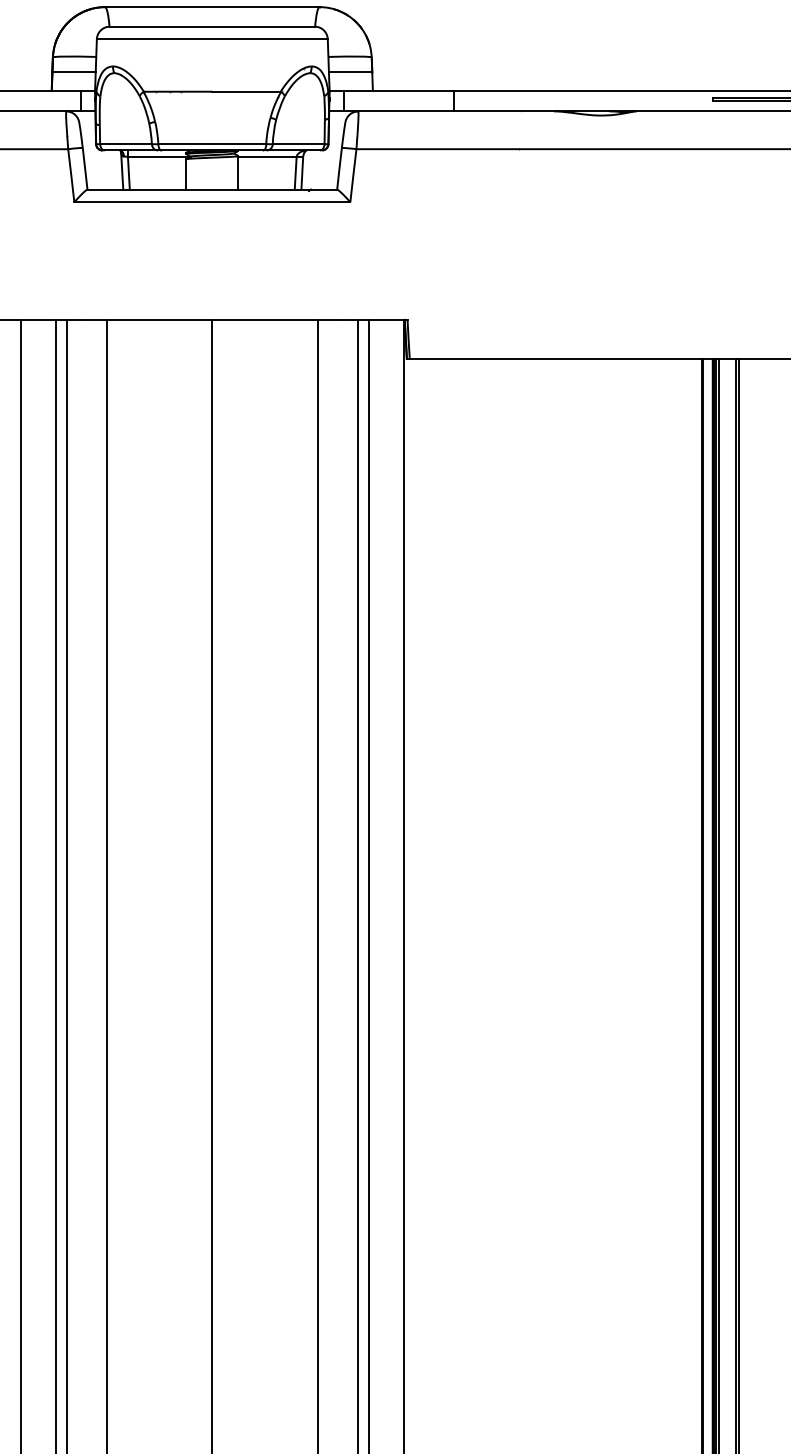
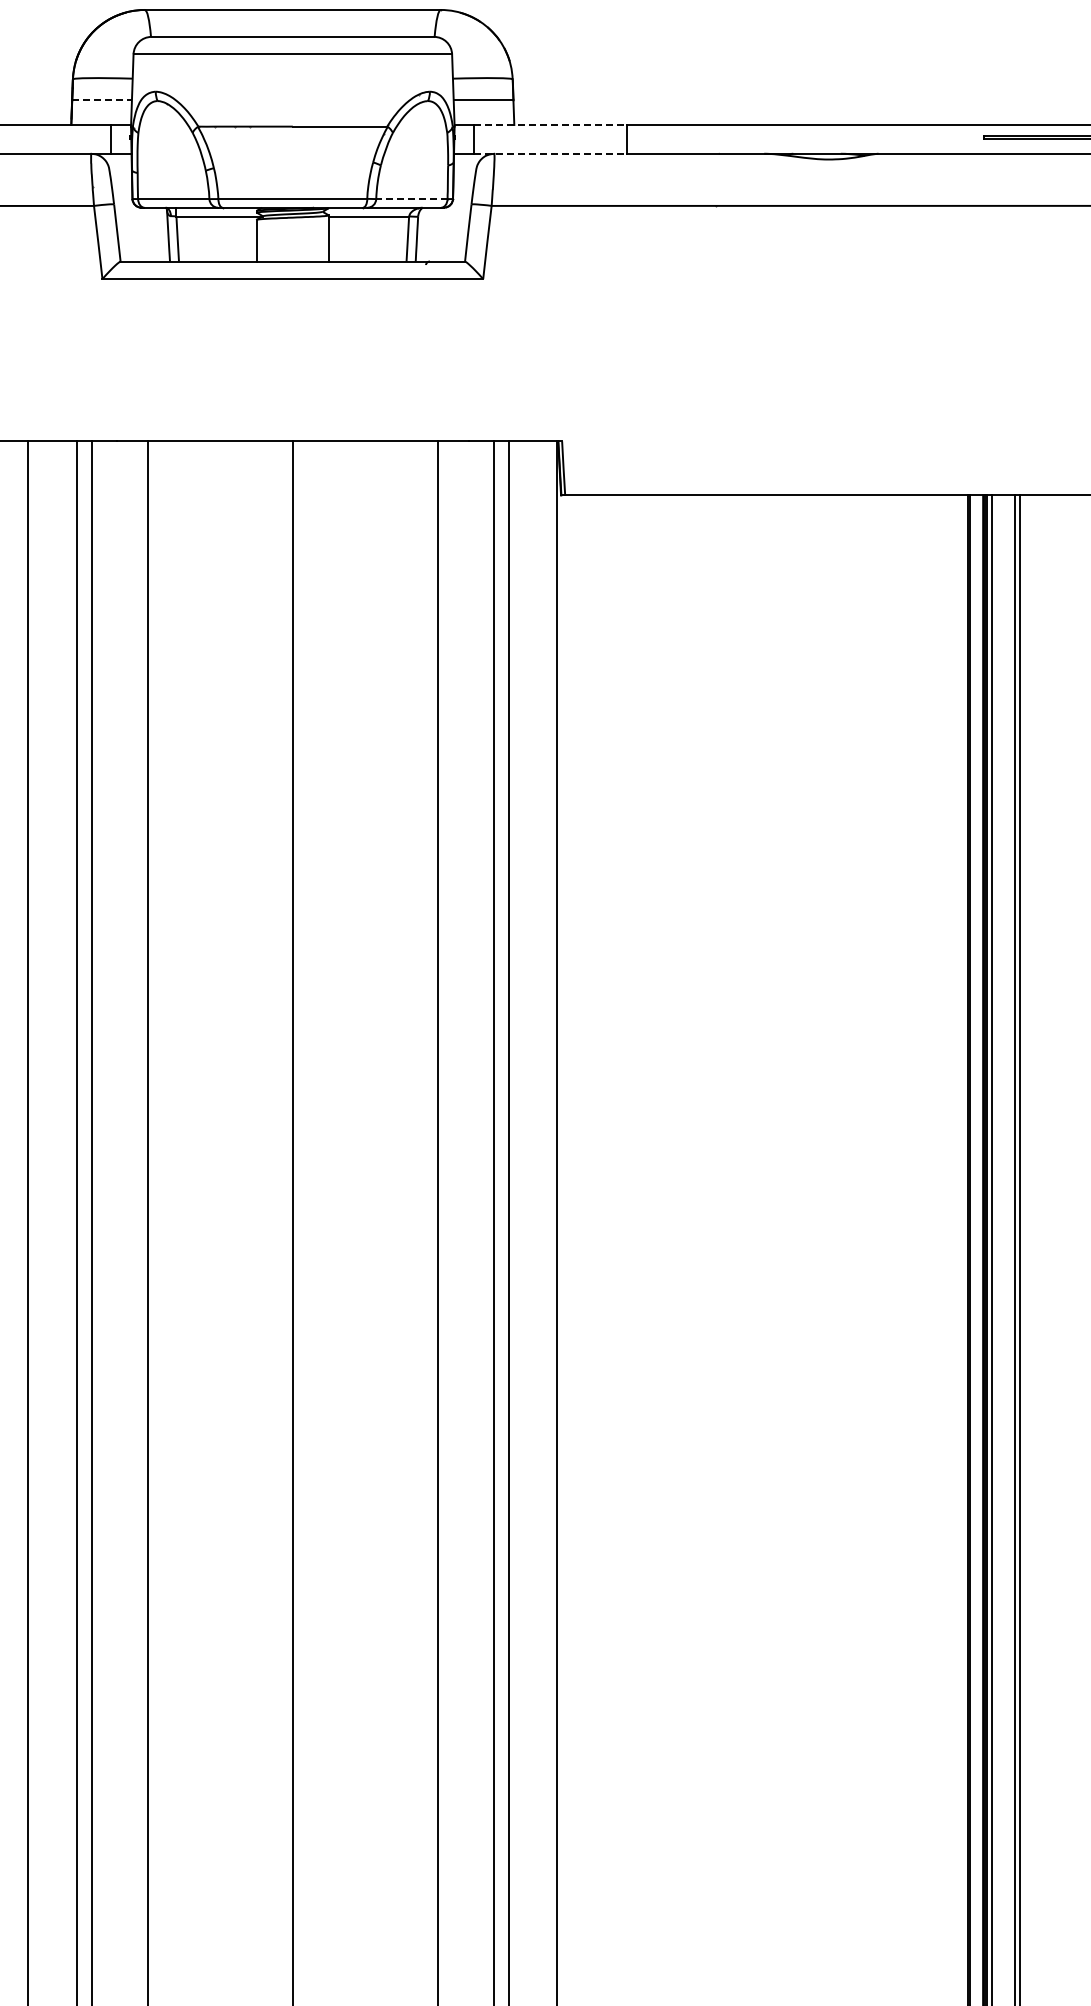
line: (74, 72) -> (102, 99), solid -> dashed
line: (399, 90) -> (551, 125), solid -> dashed
line: (399, 111) -> (551, 153), solid -> dashed
line: (298, 144) -> (411, 199), solid -> dashed

